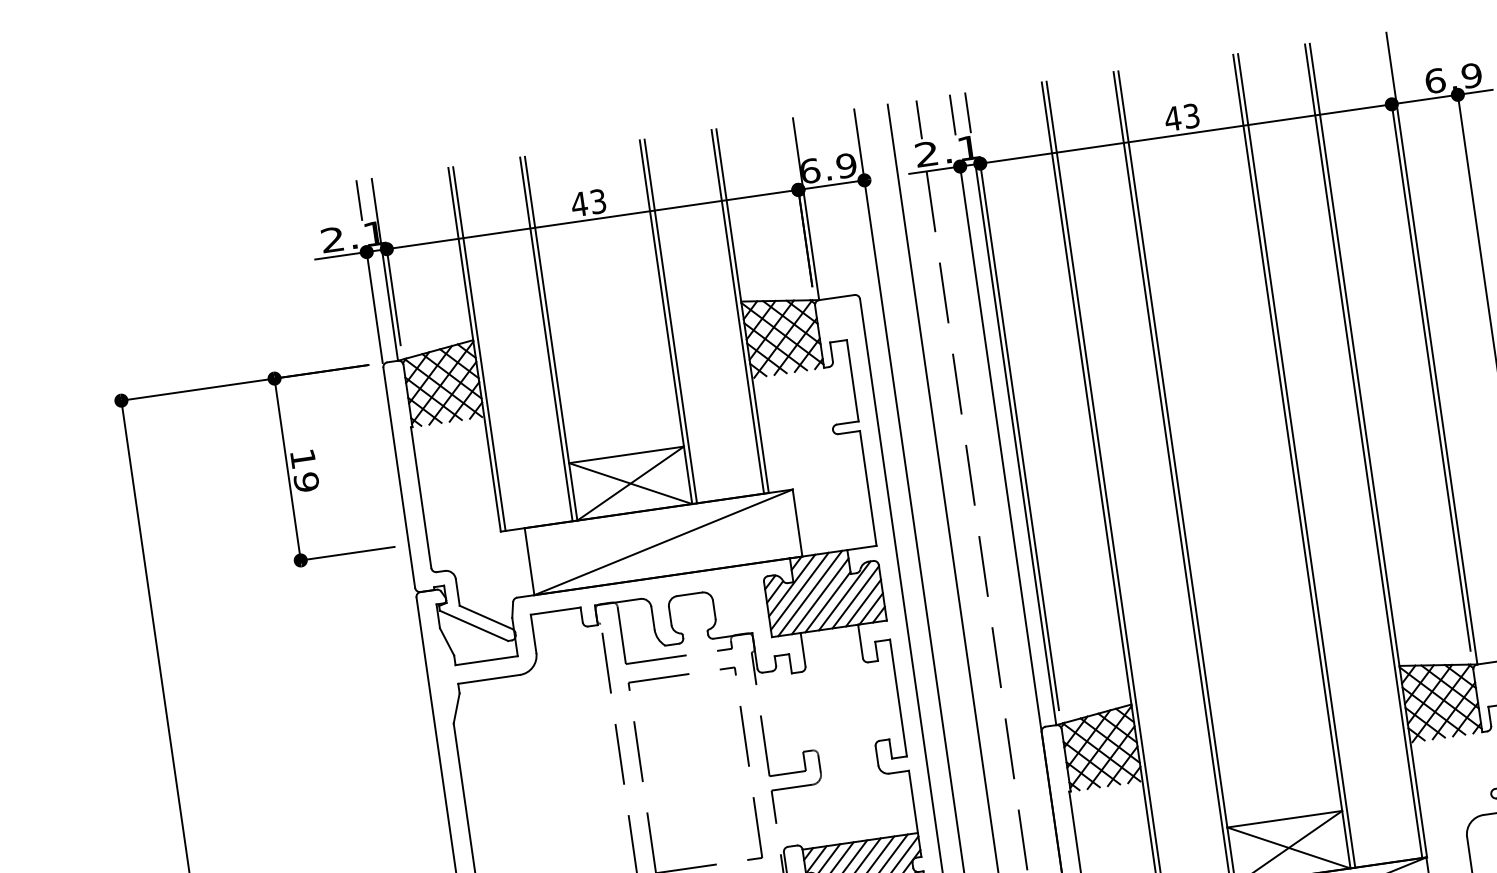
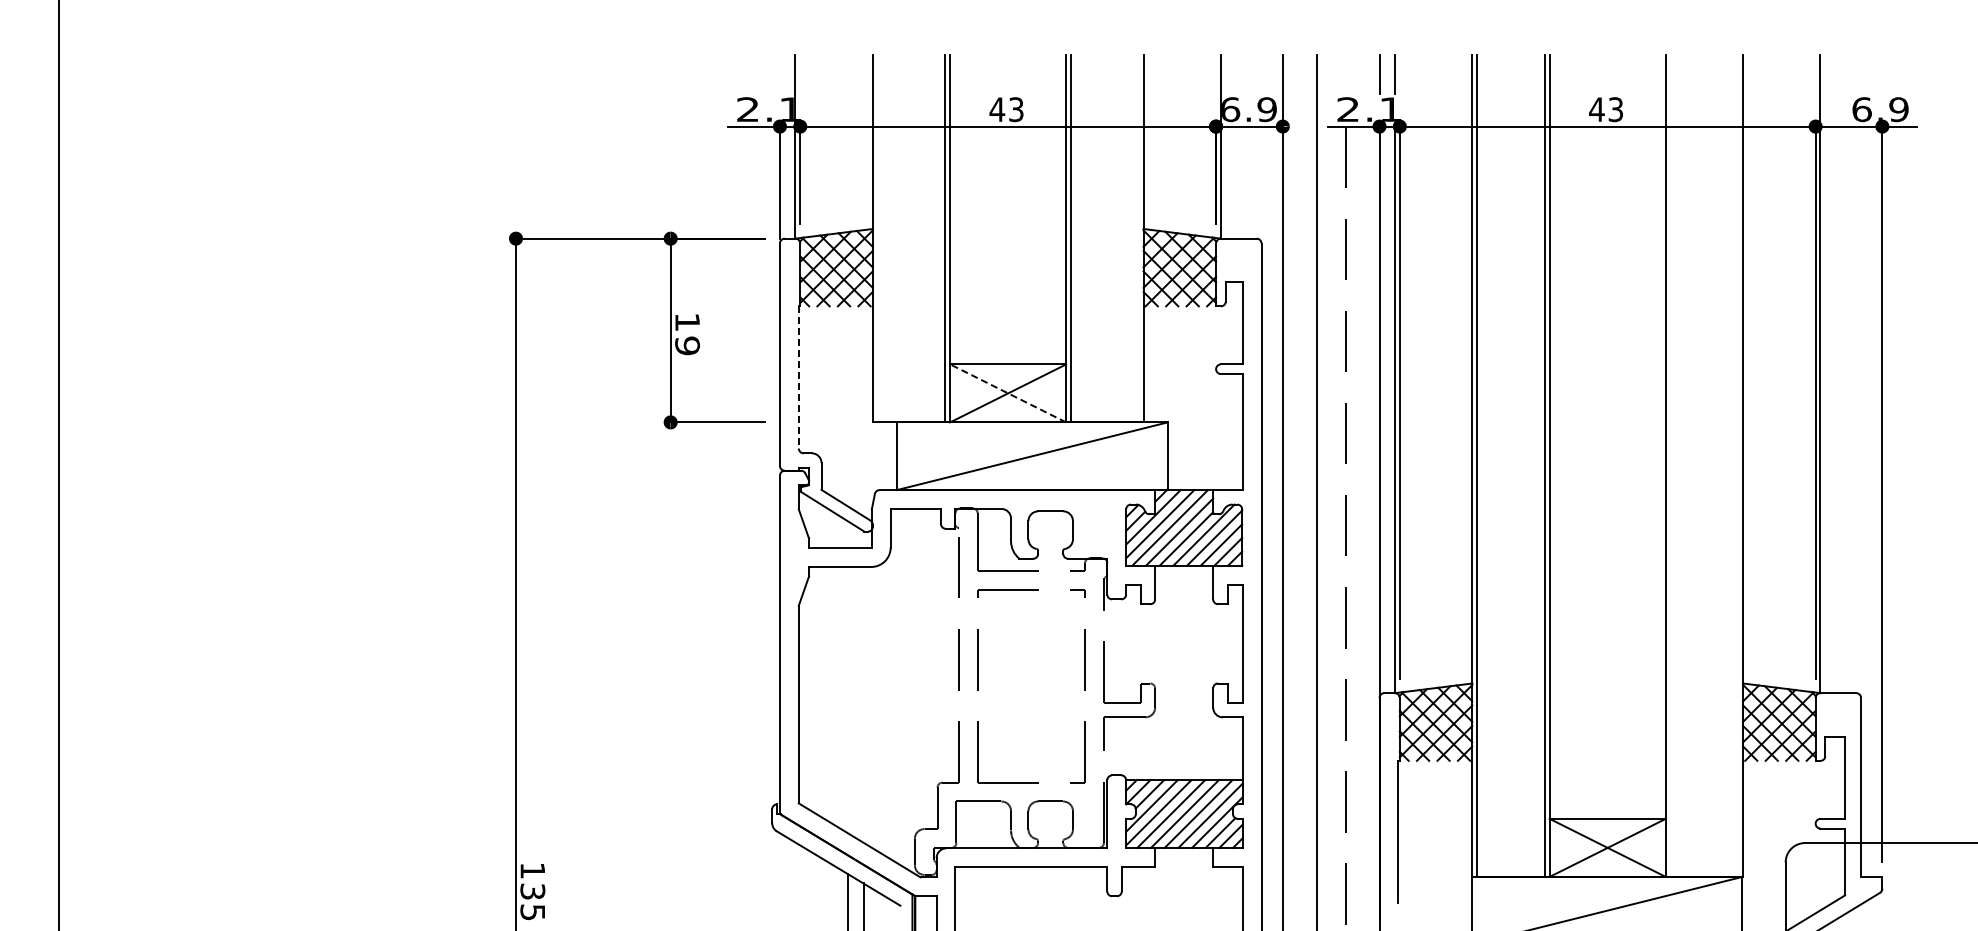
line: (919, 119) -> (1345, 74), removed
line: (358, 200) -> (779, 74), removed
line: (737, 311) -> (1138, 238), removed
line: (479, 348) -> (877, 238), removed
line: (1363, 450) -> (1738, 465), removed
line: (1296, 460) -> (1670, 465), removed
line: (631, 483) -> (1008, 393), solid -> dashed
line: (420, 497) -> (798, 377), solid -> dashed

